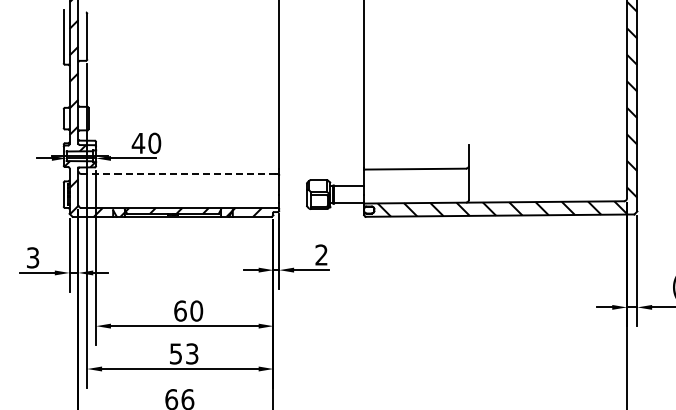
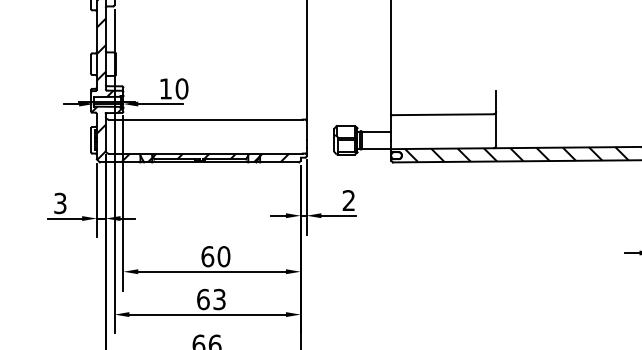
text: (138, 143) -> (165, 89), 40 -> 10
line: (177, 174) -> (204, 120), dashed -> solid
text: (175, 353) -> (202, 299), 53 -> 63

